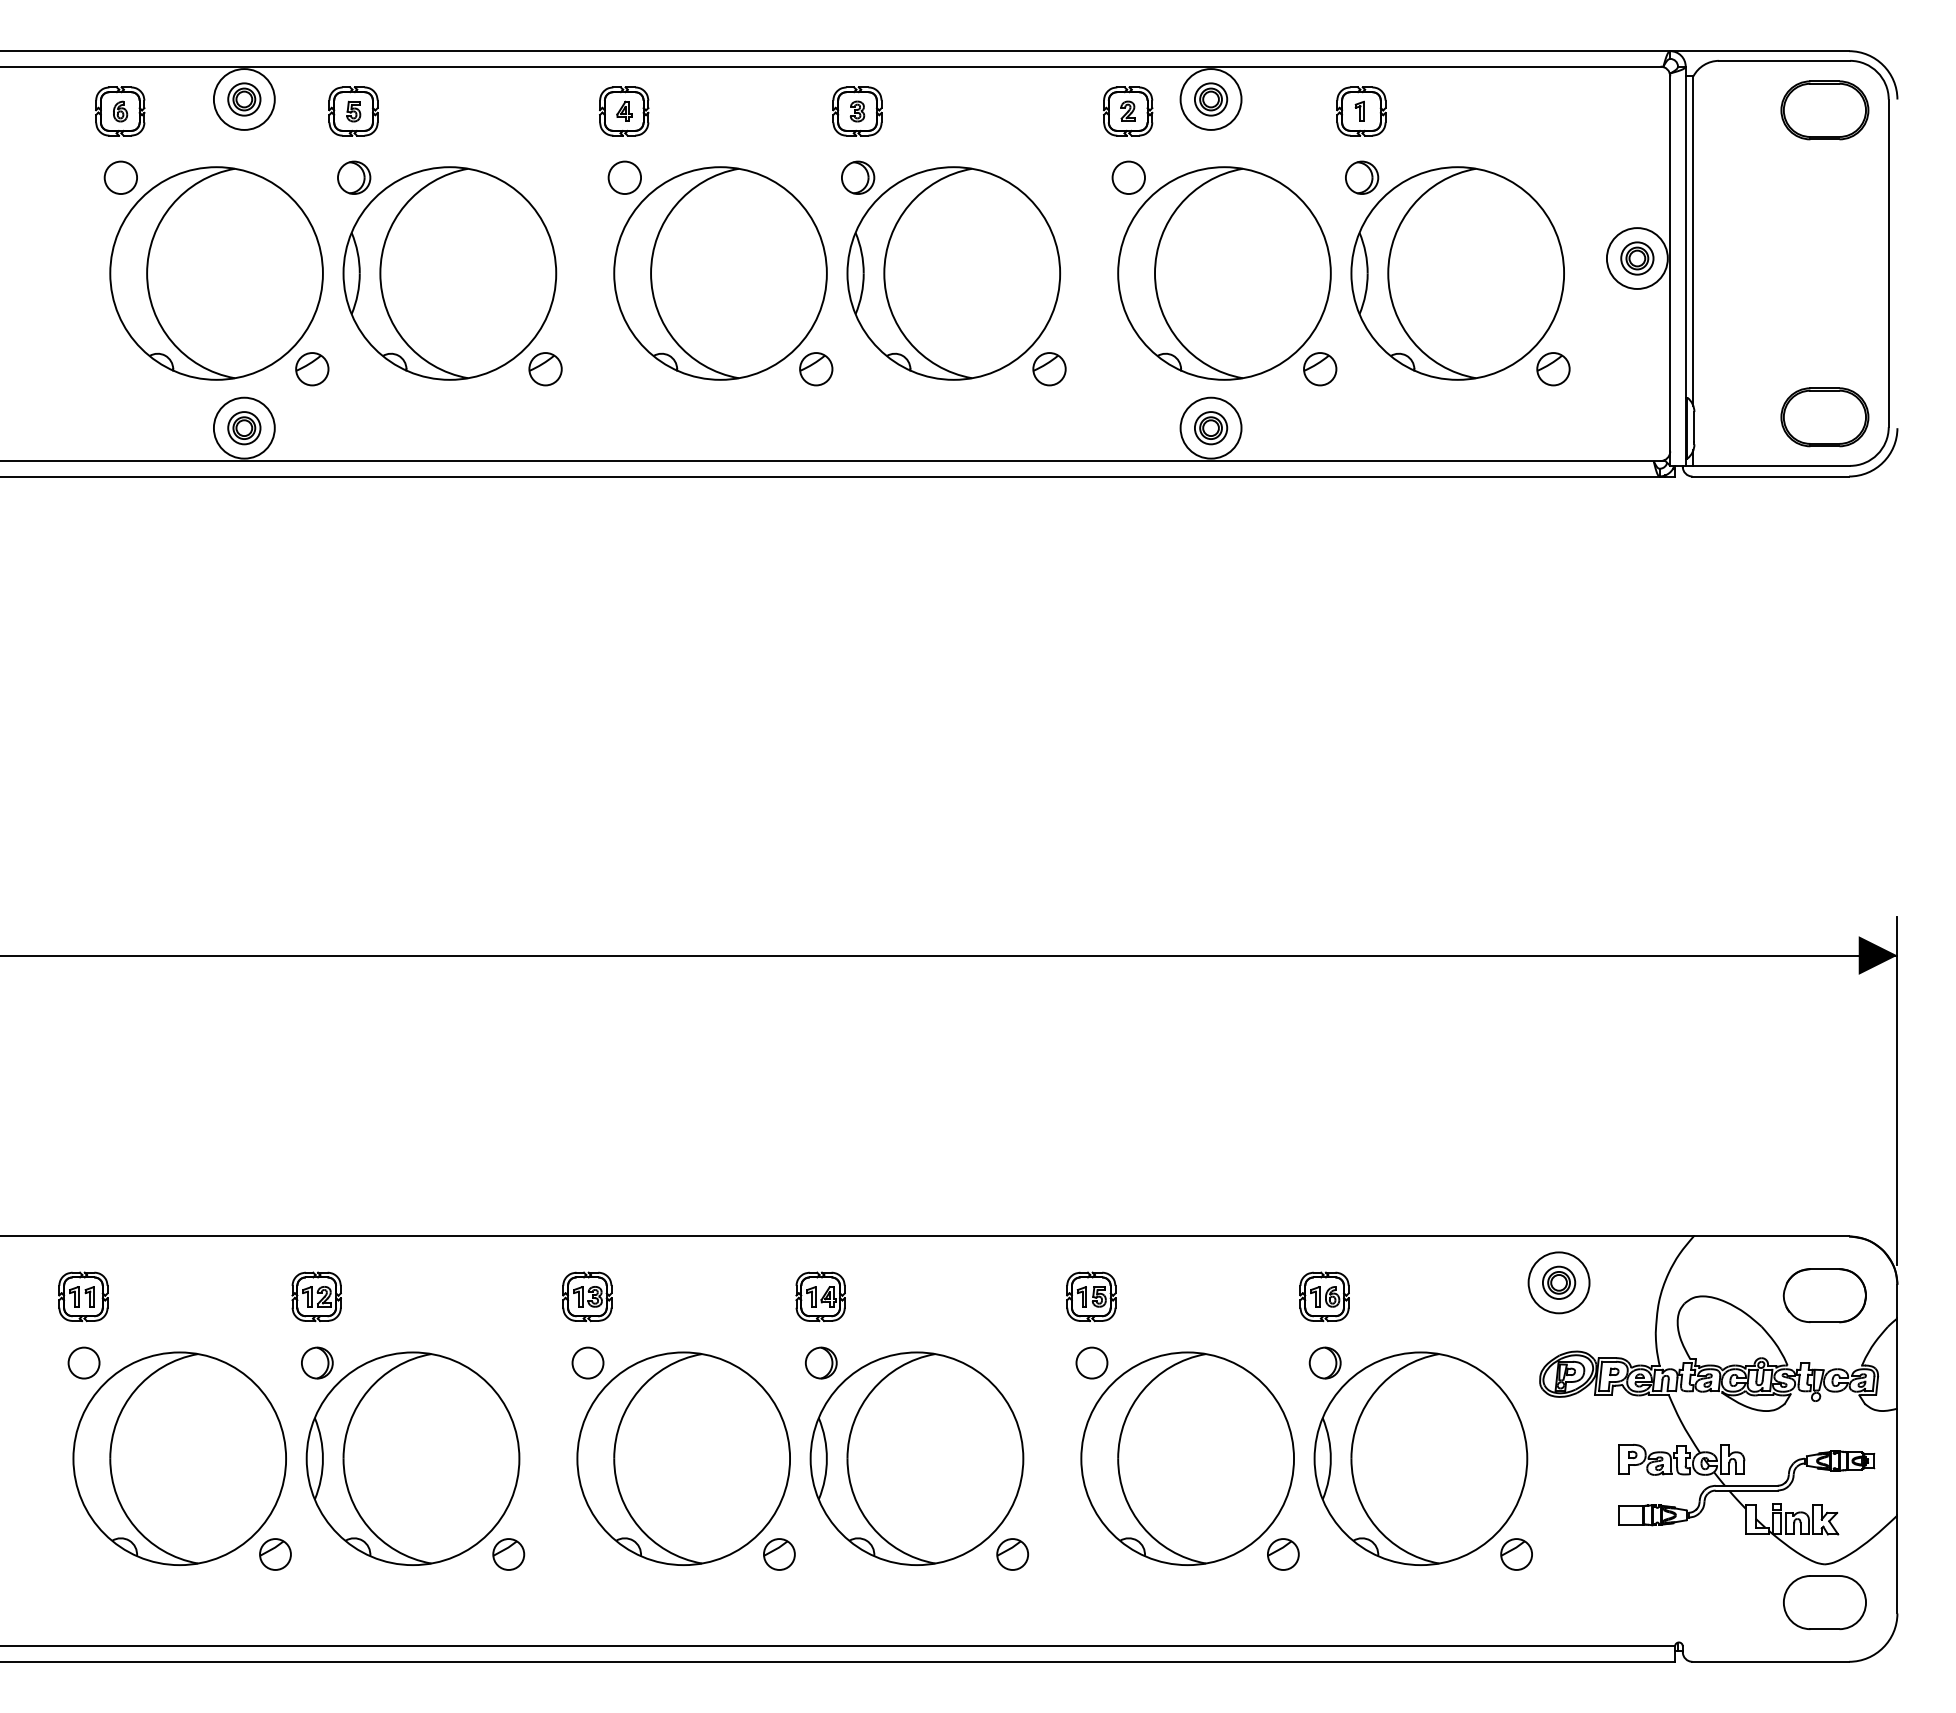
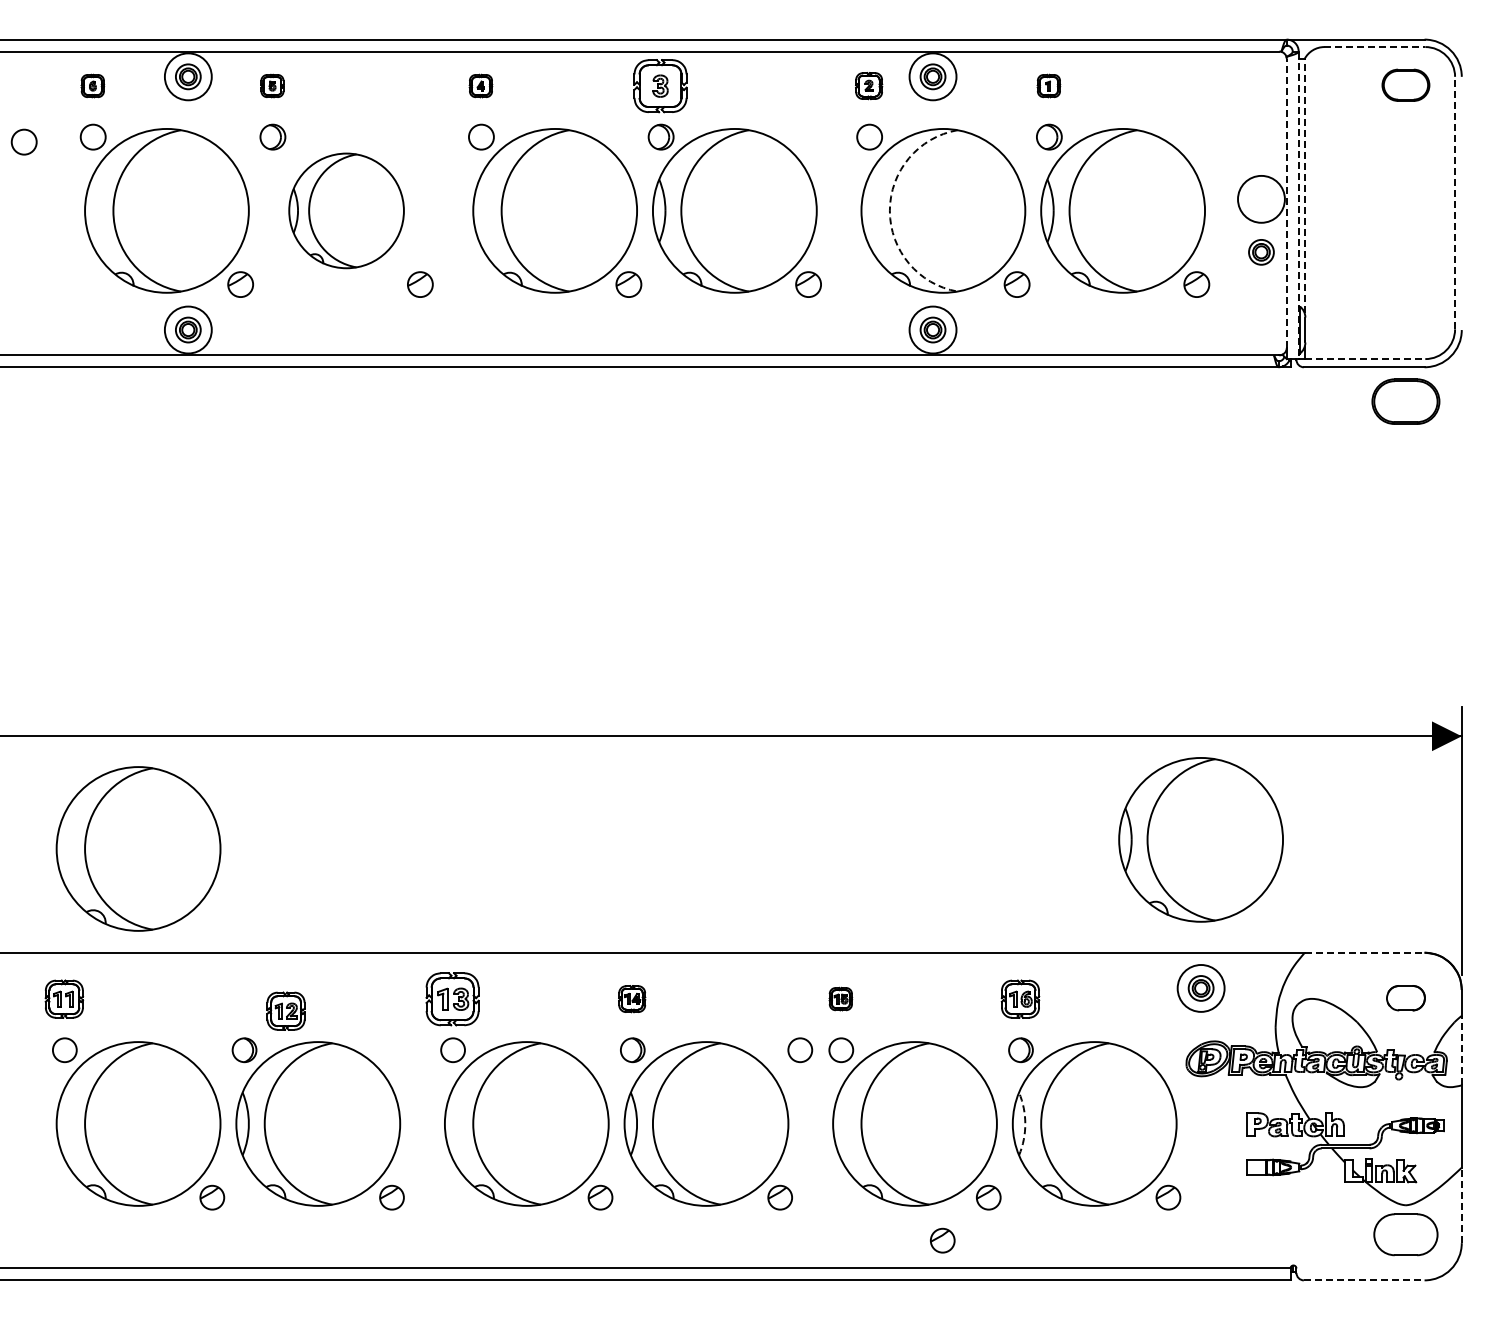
line: (1785, 61) -> (1375, 47), solid -> dashed
part: (119, 110) -> (92, 85), size x0.6
part: (353, 110) -> (272, 85), size x0.6
part: (623, 110) -> (480, 85), size x0.6
part: (857, 110) -> (660, 85), size x1.4
part: (1127, 110) -> (868, 85), size x0.7
part: (1360, 110) -> (1048, 85), size x0.6
part: (1824, 110) -> (1405, 85), size x0.7
circle: (30, 183) -> (23, 141), added
line: (1693, 240) -> (1304, 185), solid -> dashed
part: (1637, 258) -> (1261, 252), moved
line: (1669, 262) -> (1286, 202), solid -> dashed
line: (1889, 262) -> (1455, 202), solid -> dashed
line: (1685, 266) -> (1298, 205), solid -> dashed
part: (449, 273) -> (346, 210), size x0.7
arc: (1154, 273) -> (889, 210), solid -> dashed
part: (1824, 417) -> (1405, 401), moved
line: (1772, 466) -> (1365, 359), solid -> dashed
part: (1558, 1089) -> (1200, 839), added
part: (179, 1101) -> (138, 848), added
line: (1771, 1236) -> (1364, 952), solid -> dashed
part: (1824, 1294) -> (1405, 997), size x0.6
part: (315, 1295) -> (285, 1010), moved
part: (587, 1295) -> (452, 998), size x1.4
part: (819, 1295) -> (631, 998), size x0.7
part: (1090, 1295) -> (840, 998), size x0.6
circle: (1039, 1363) -> (800, 1050), added
line: (1897, 1363) -> (1461, 1050), solid -> dashed
arc: (1331, 1458) -> (1025, 1123), solid -> dashed
line: (1897, 1564) -> (1461, 1205), solid -> dashed
part: (1223, 1610) -> (942, 1240), added
line: (1771, 1661) -> (1364, 1280), solid -> dashed

